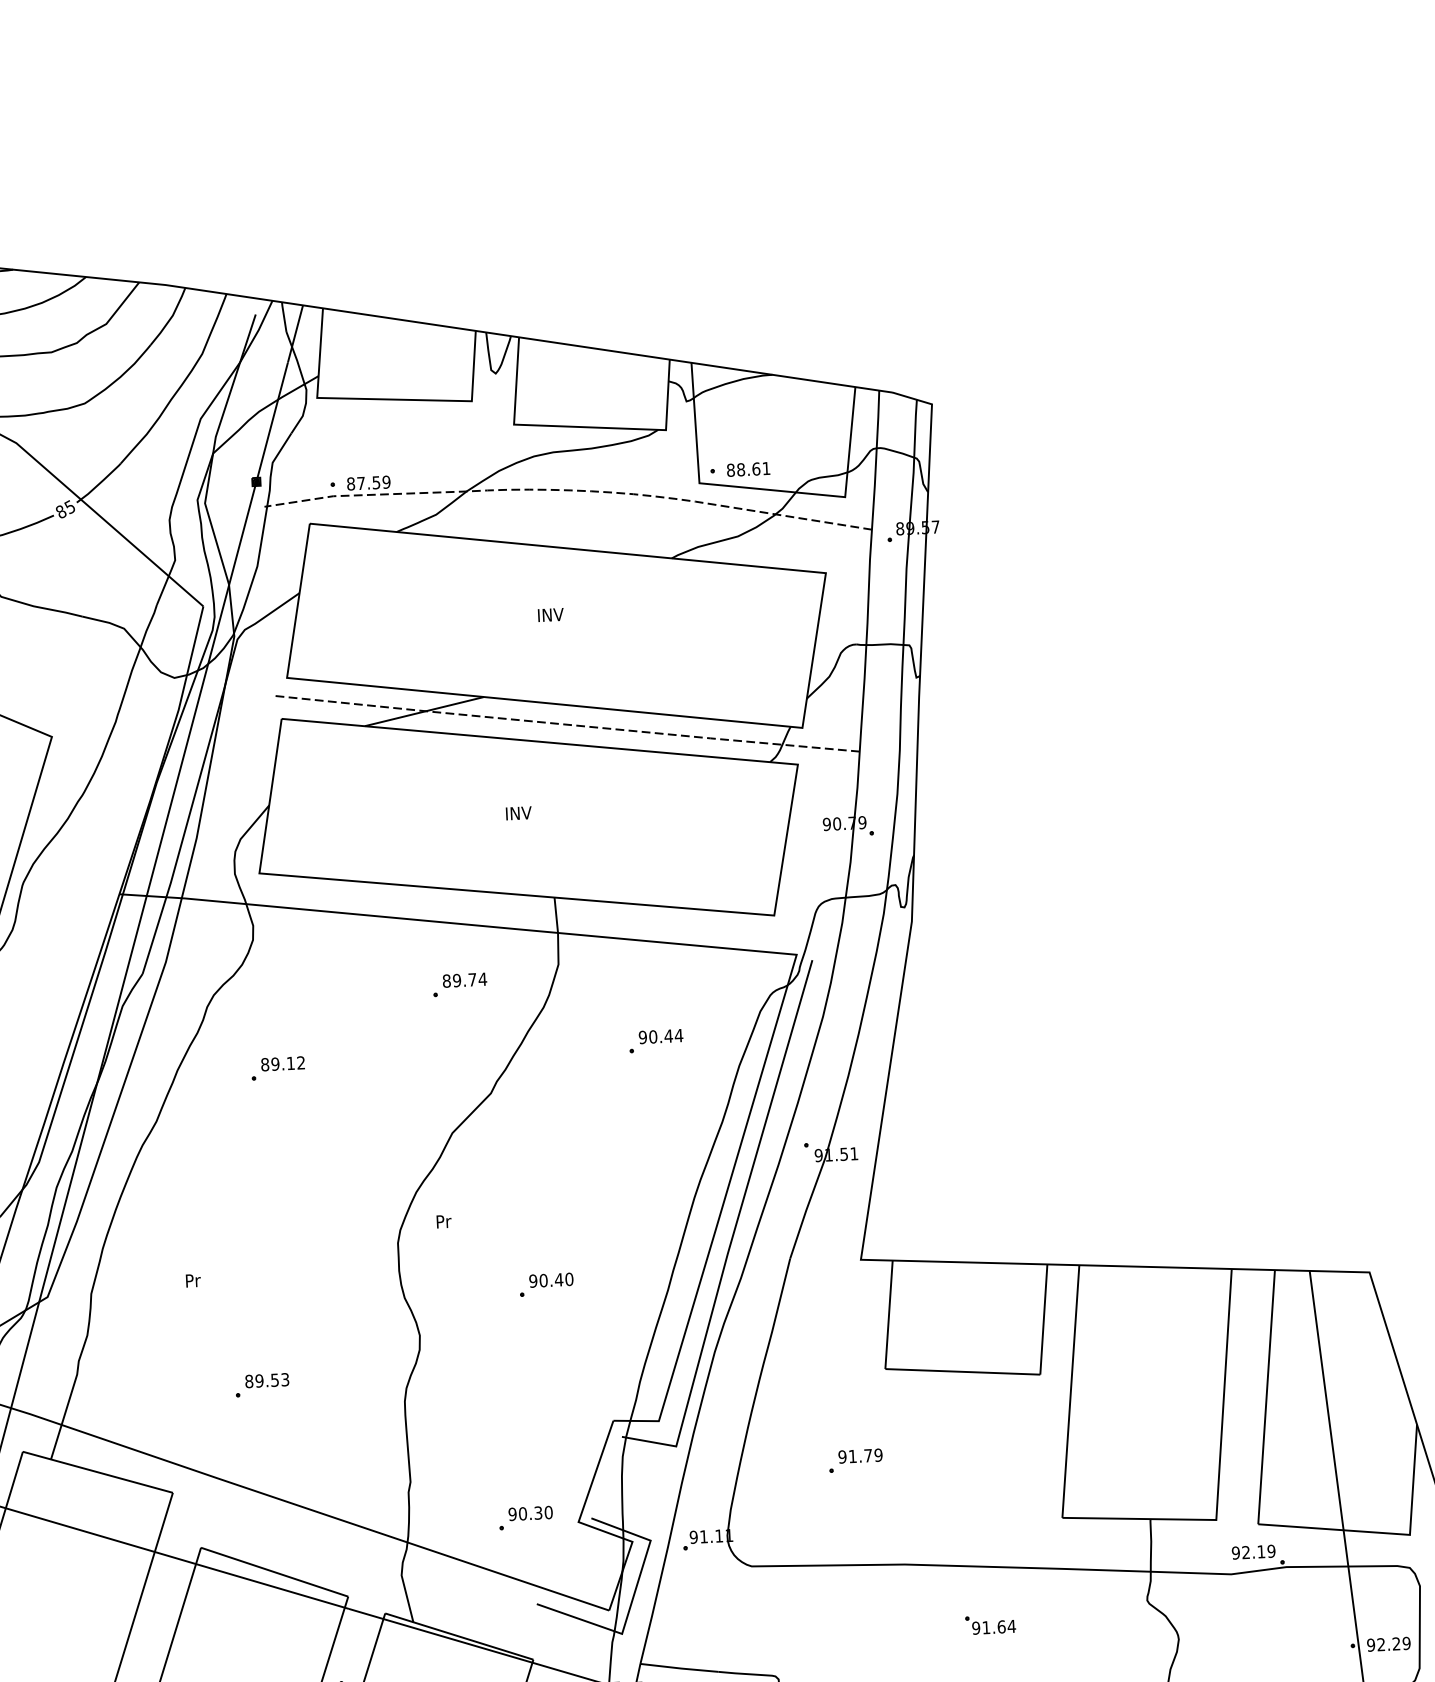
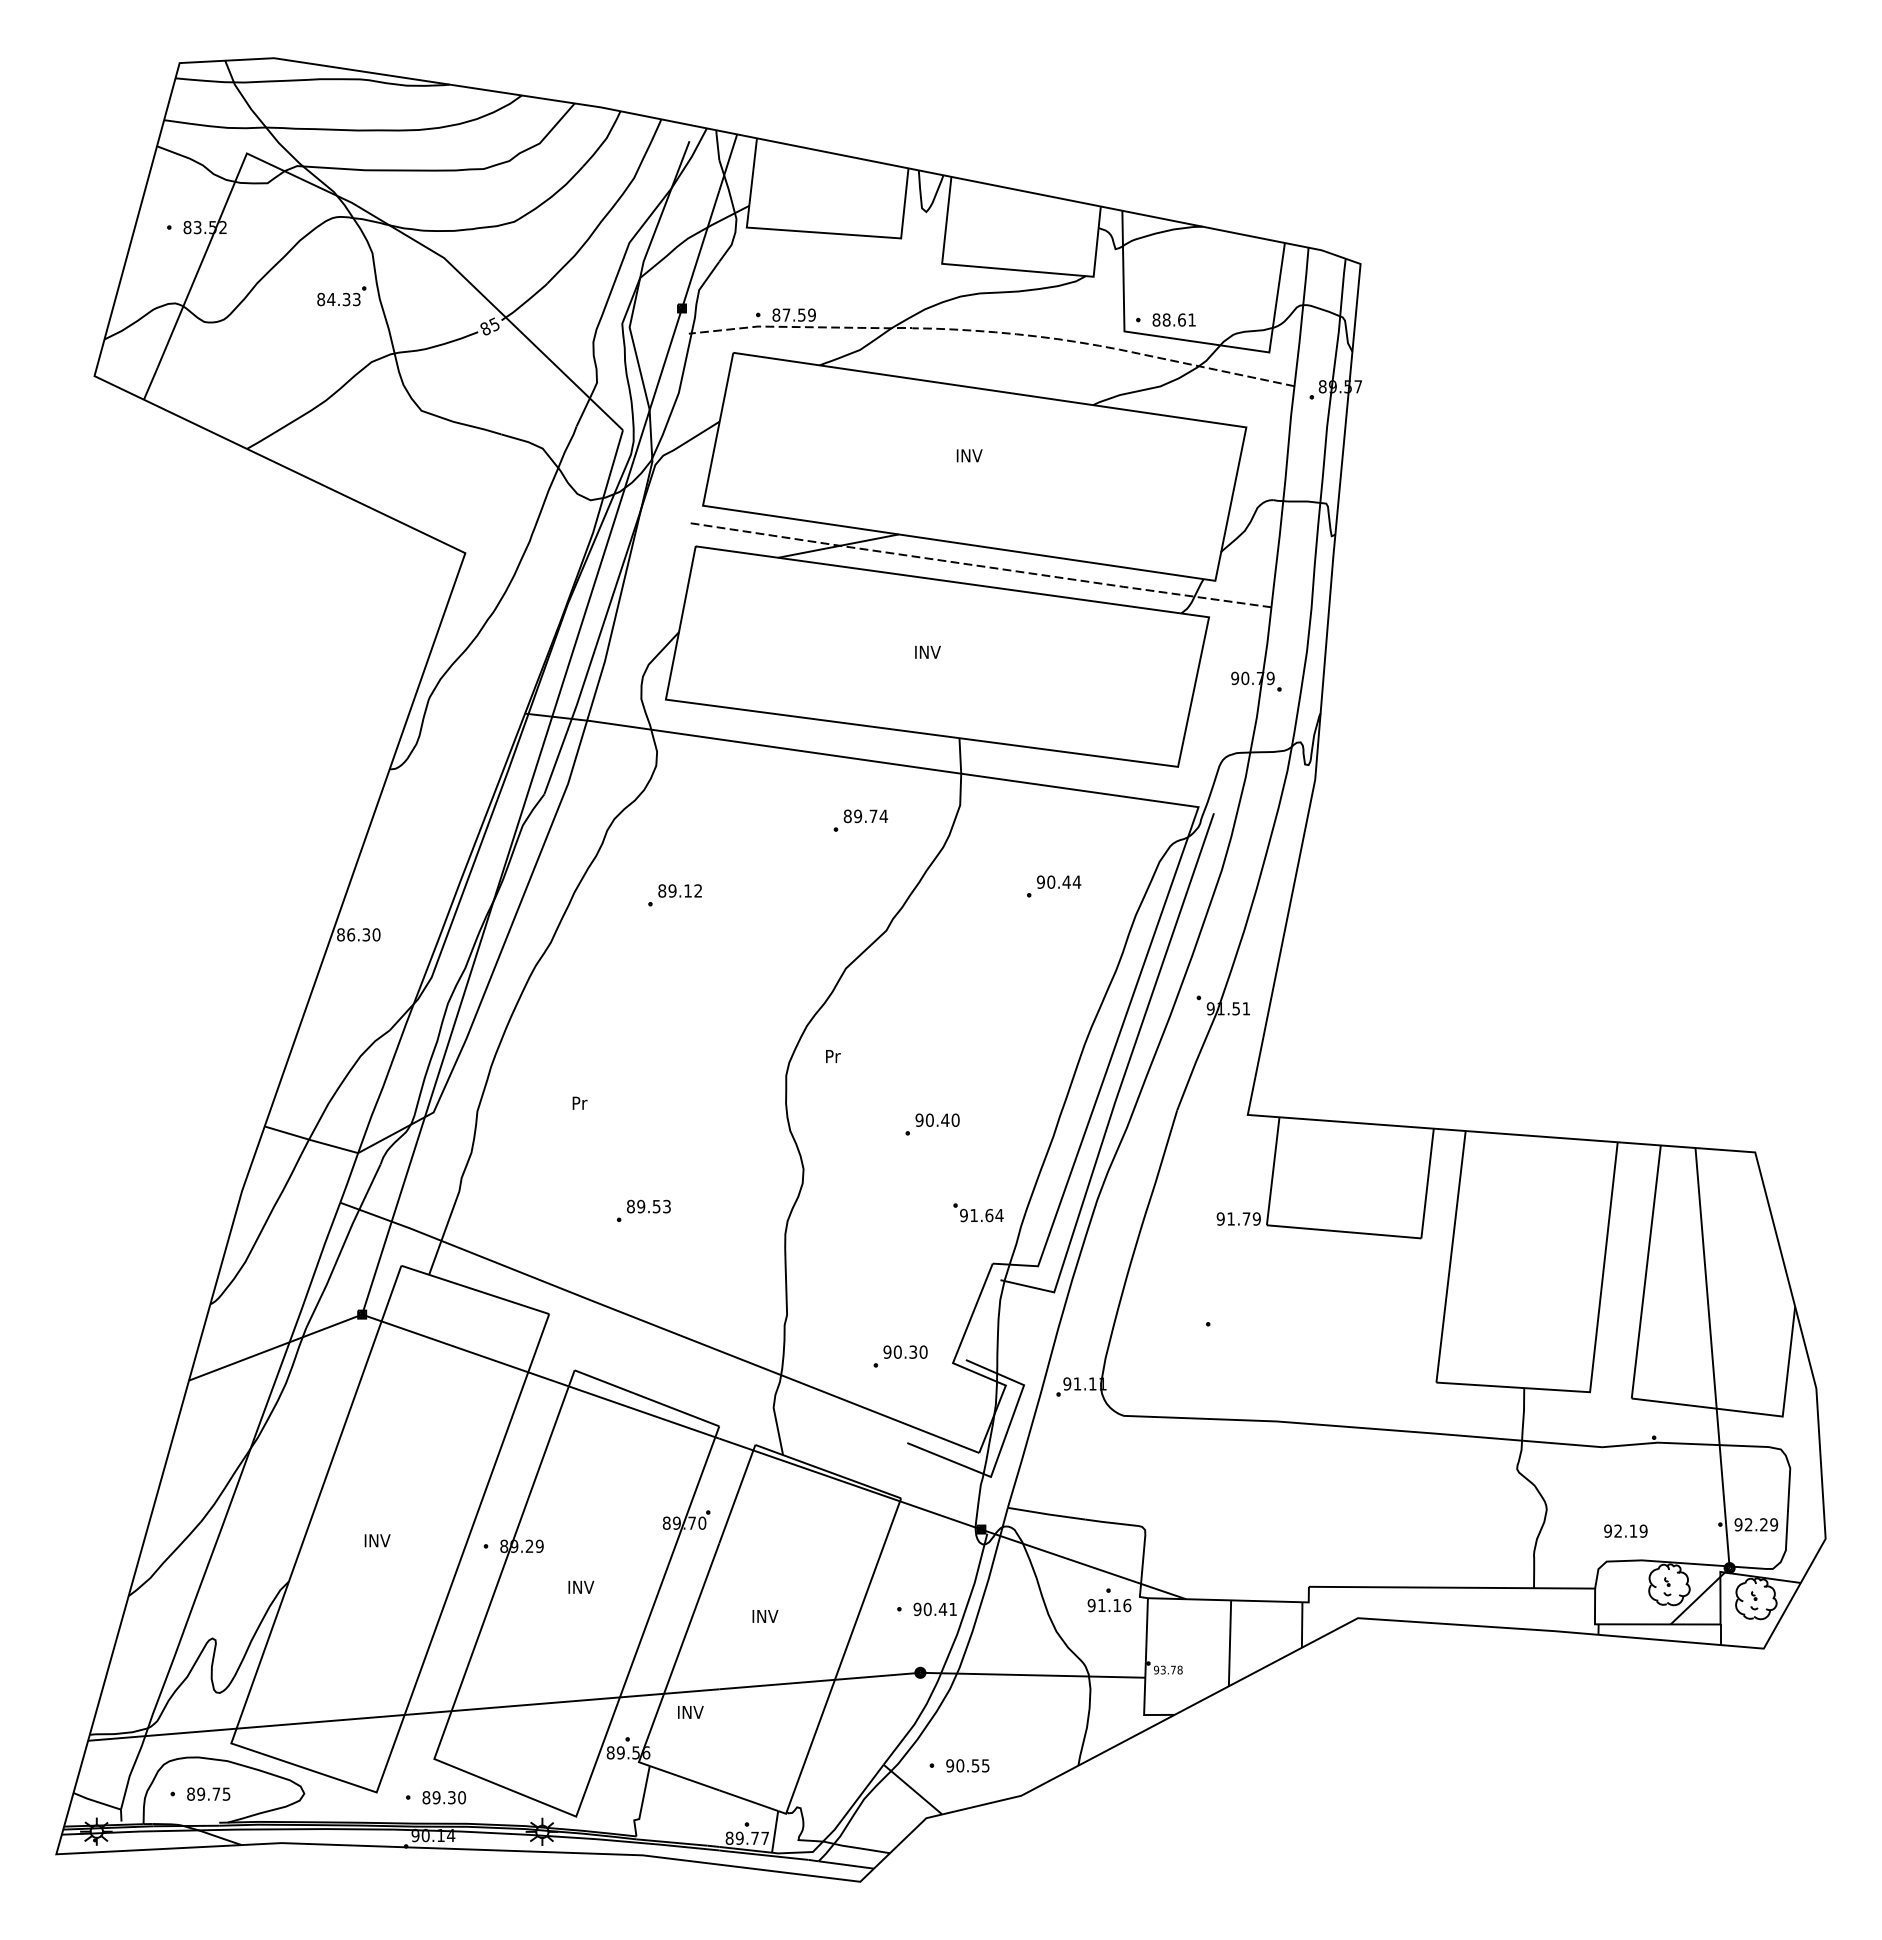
text: (860, 1455) -> (1238, 1218), moved
text: (1253, 1551) -> (1625, 1530), moved
part: (990, 1624) -> (978, 1212), moved

